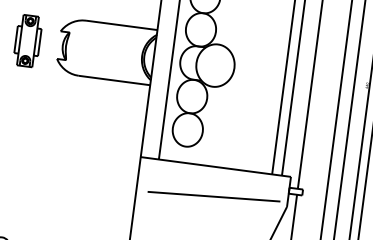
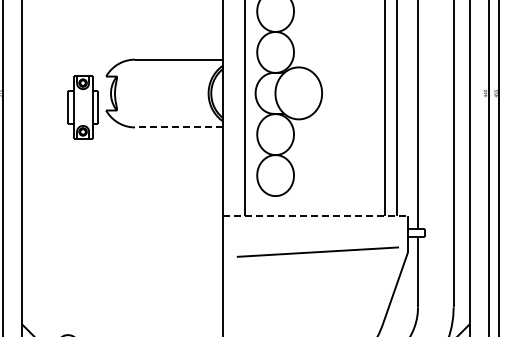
part: (27, 40) -> (82, 107), moved
line: (114, 80) -> (179, 127), solid -> dashed
line: (215, 166) -> (315, 215), solid -> dashed

